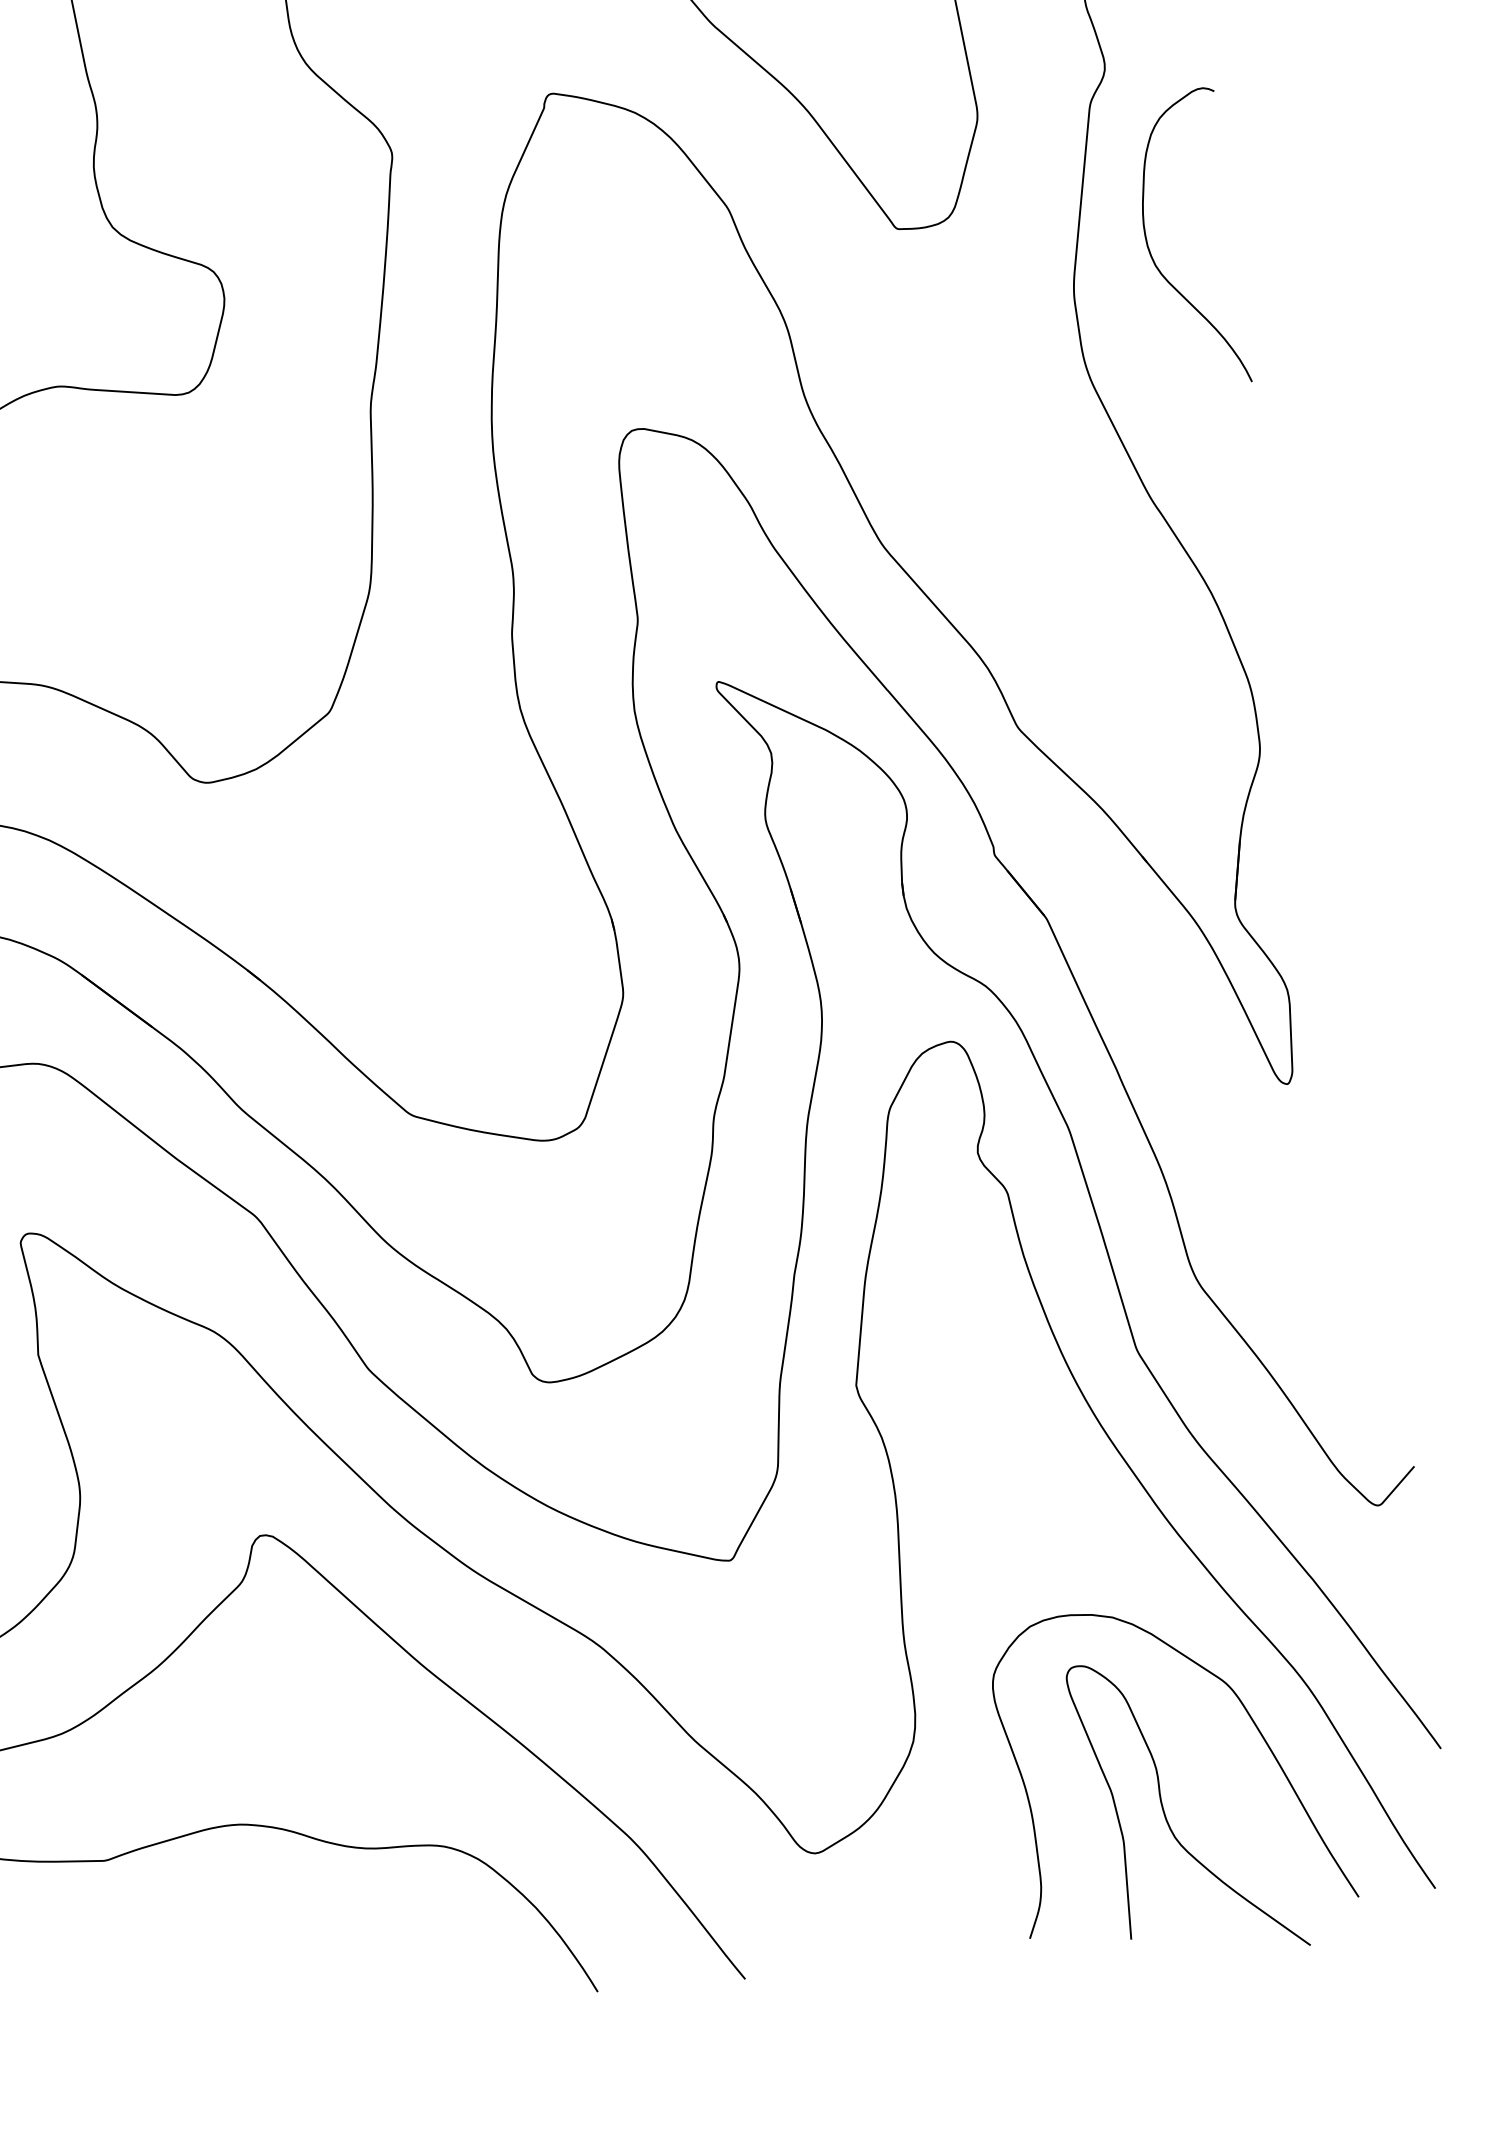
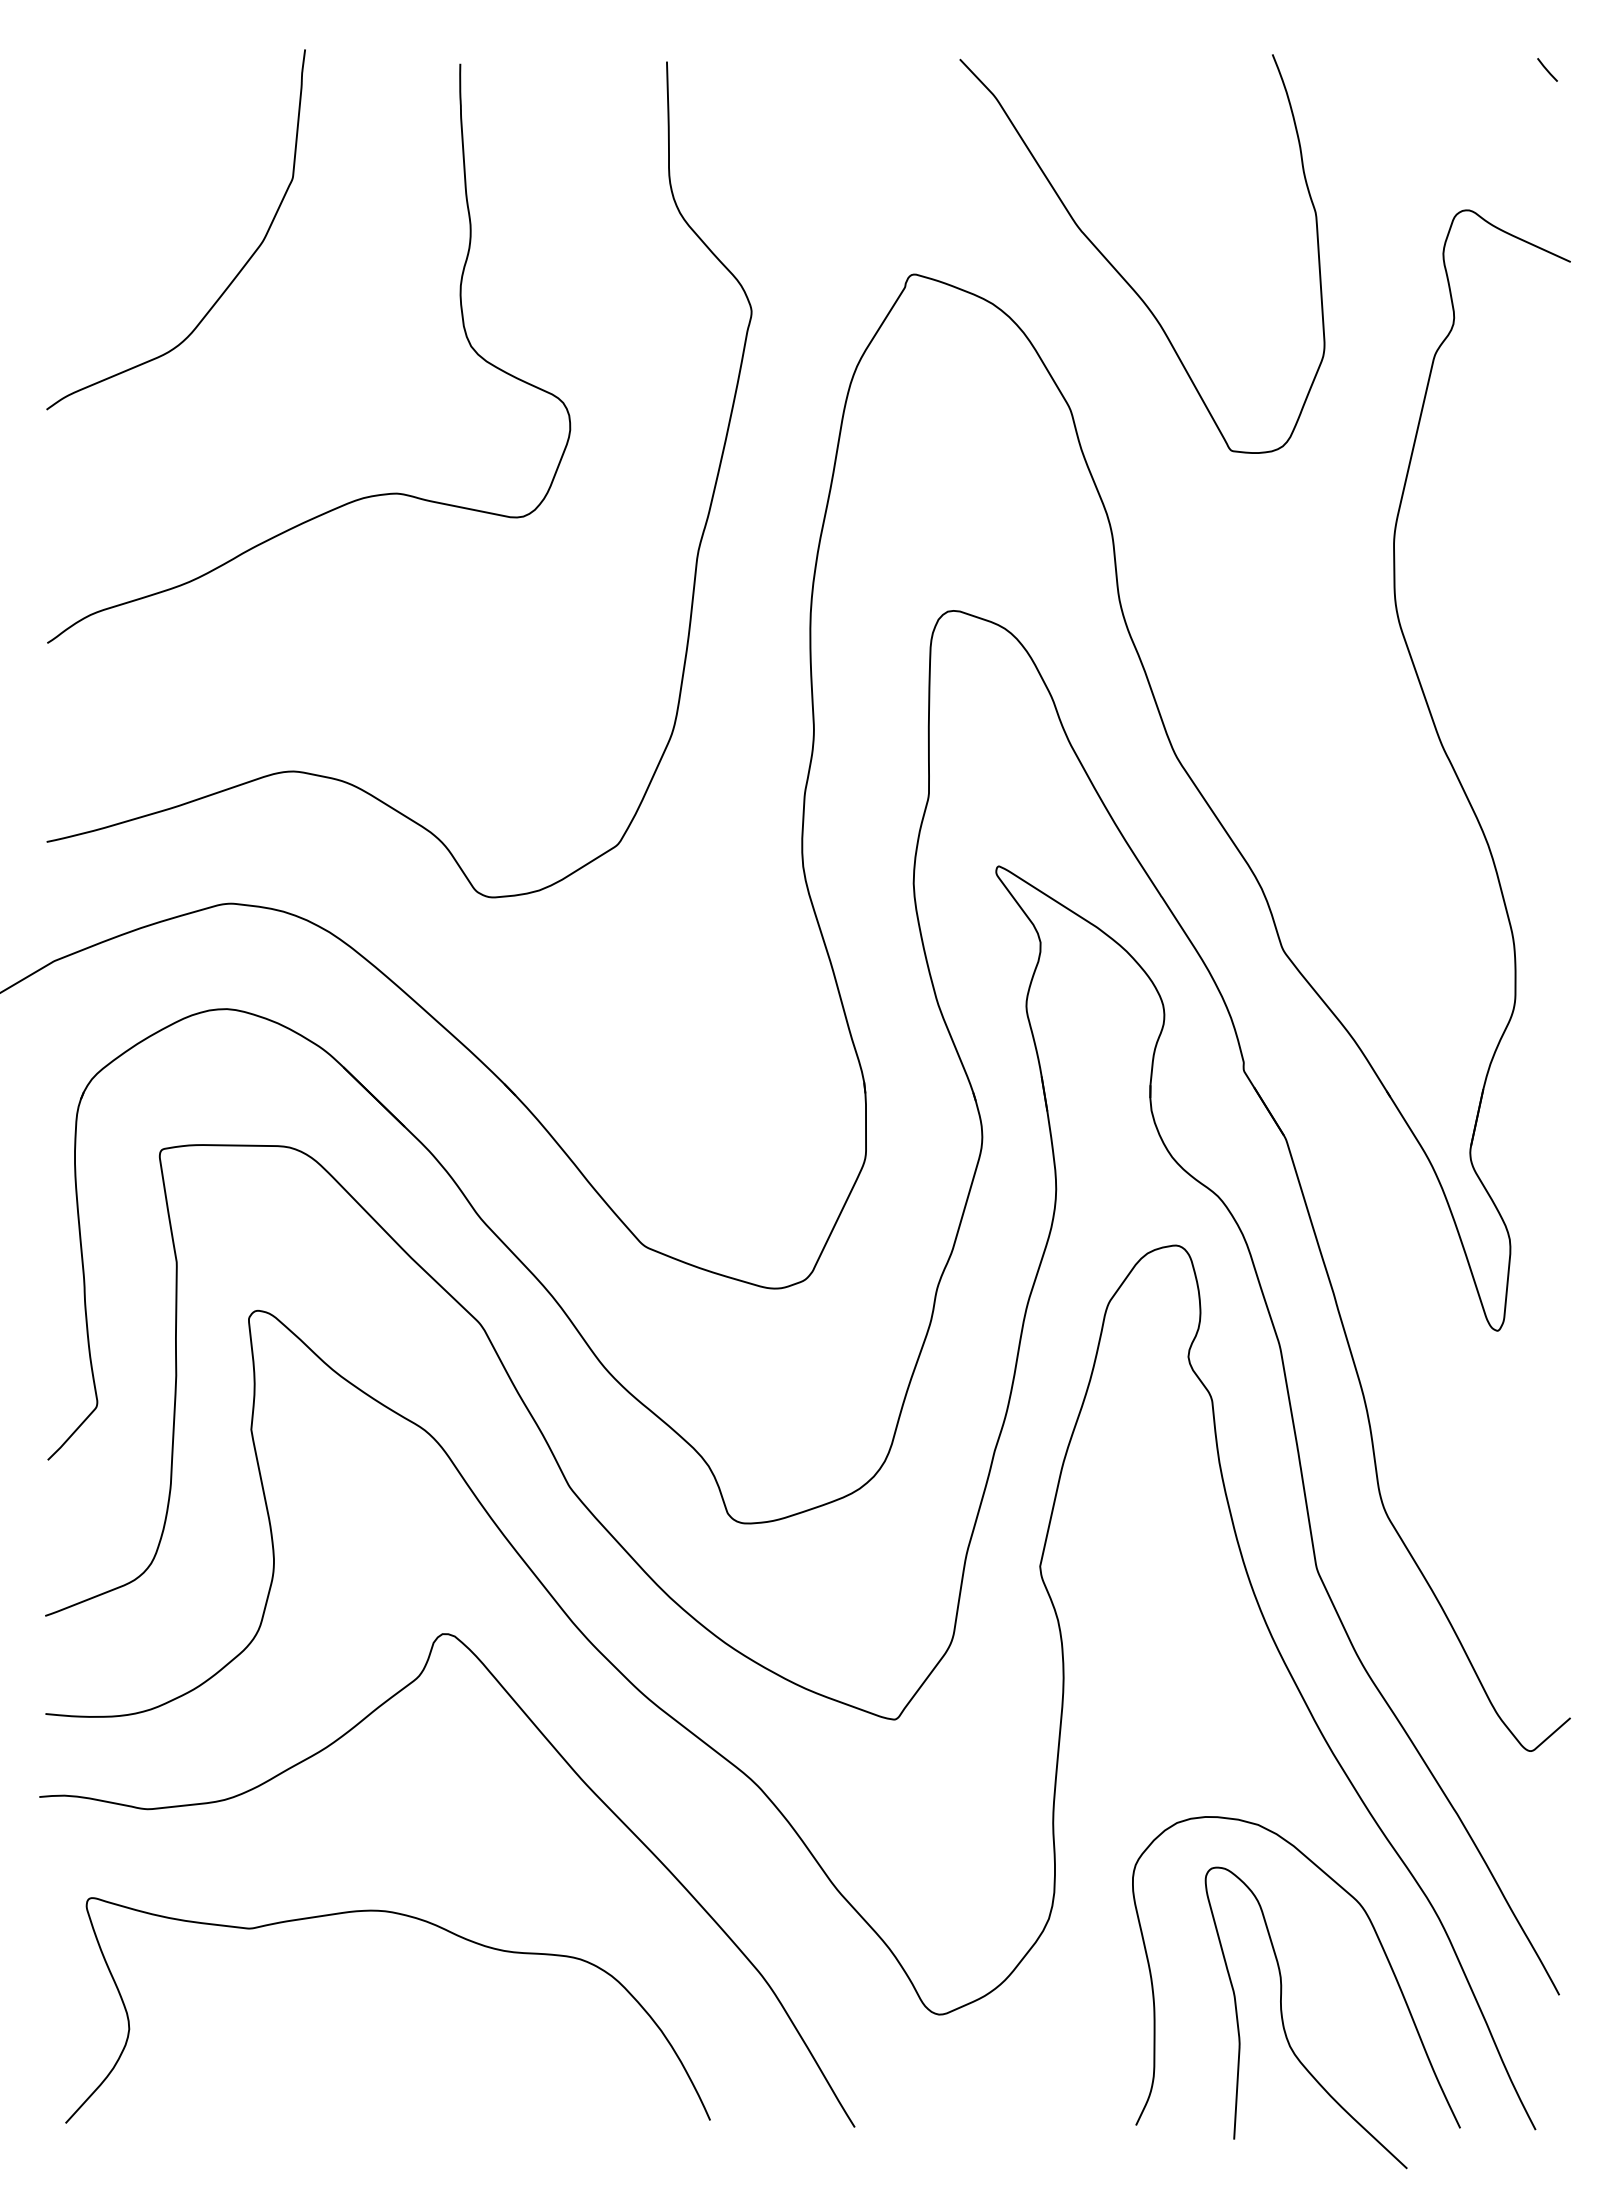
curve: (1151, 252) -> (1474, 506), removed

